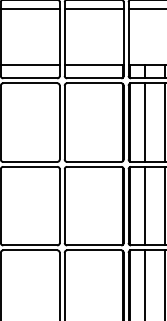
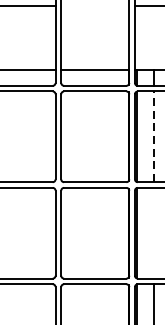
line: (93, 8) -> (94, 5), removed
line: (145, 122) -> (154, 136), solid -> dashed
line: (145, 205) -> (154, 232), removed

